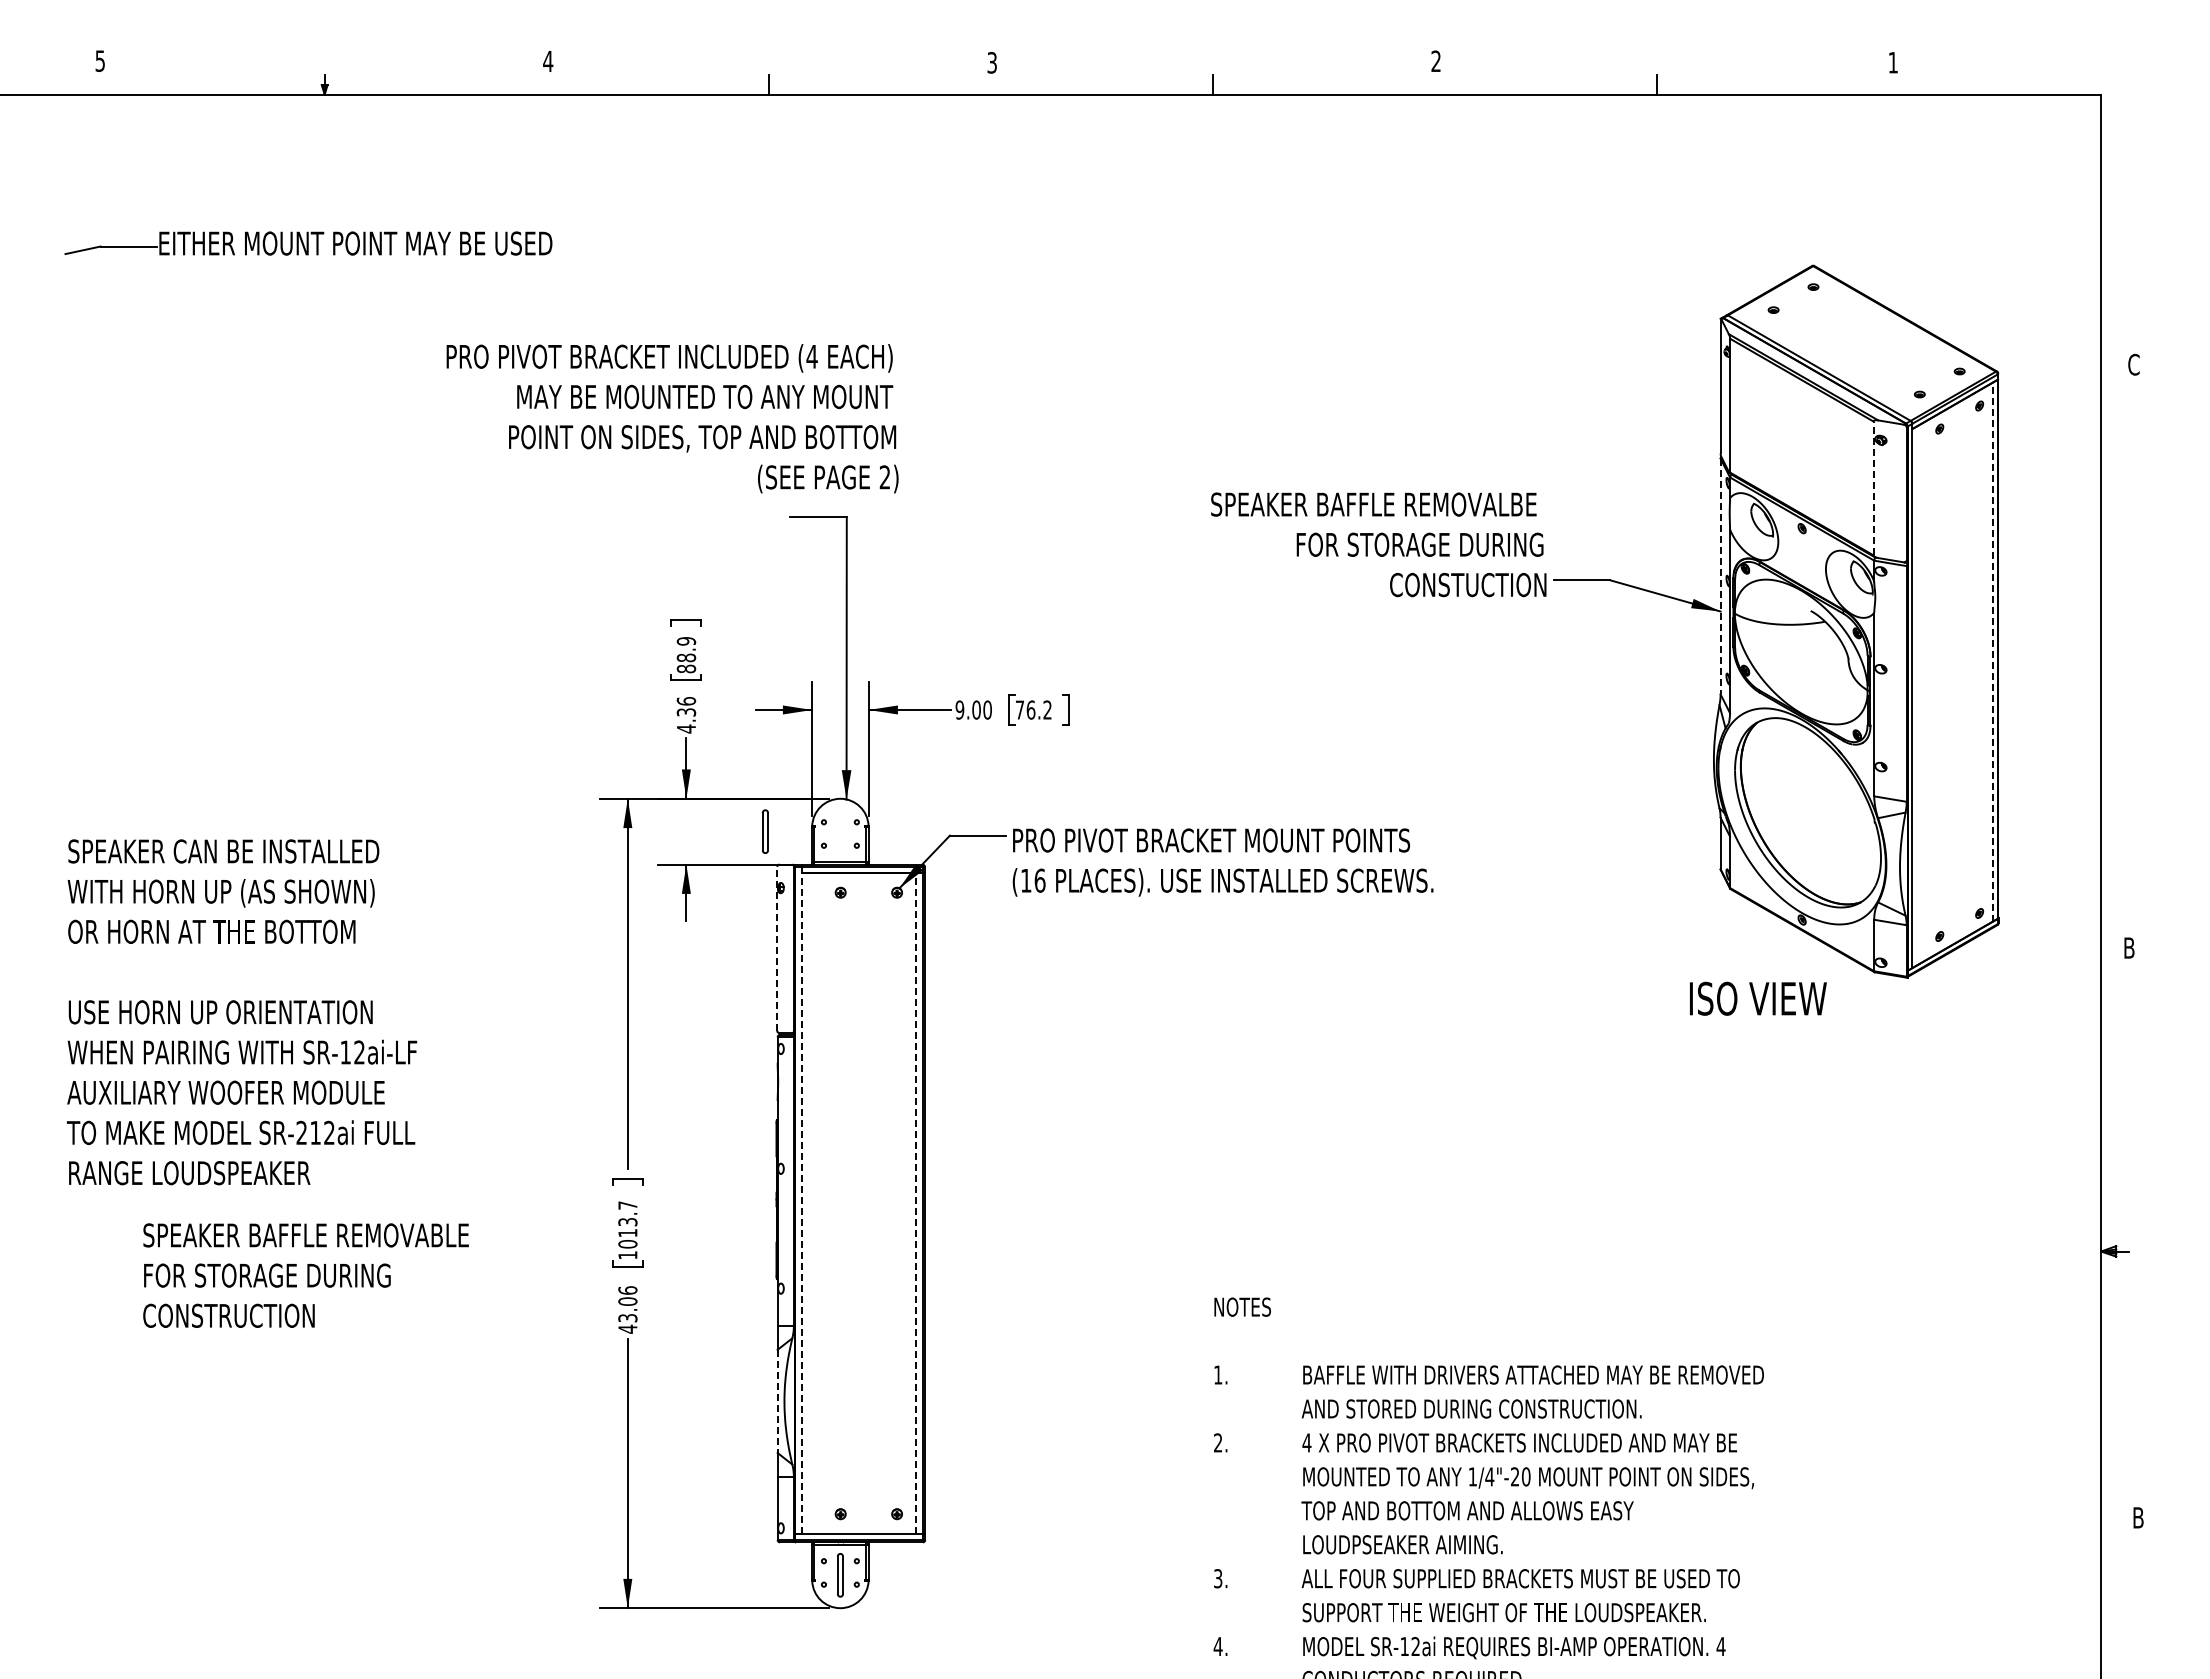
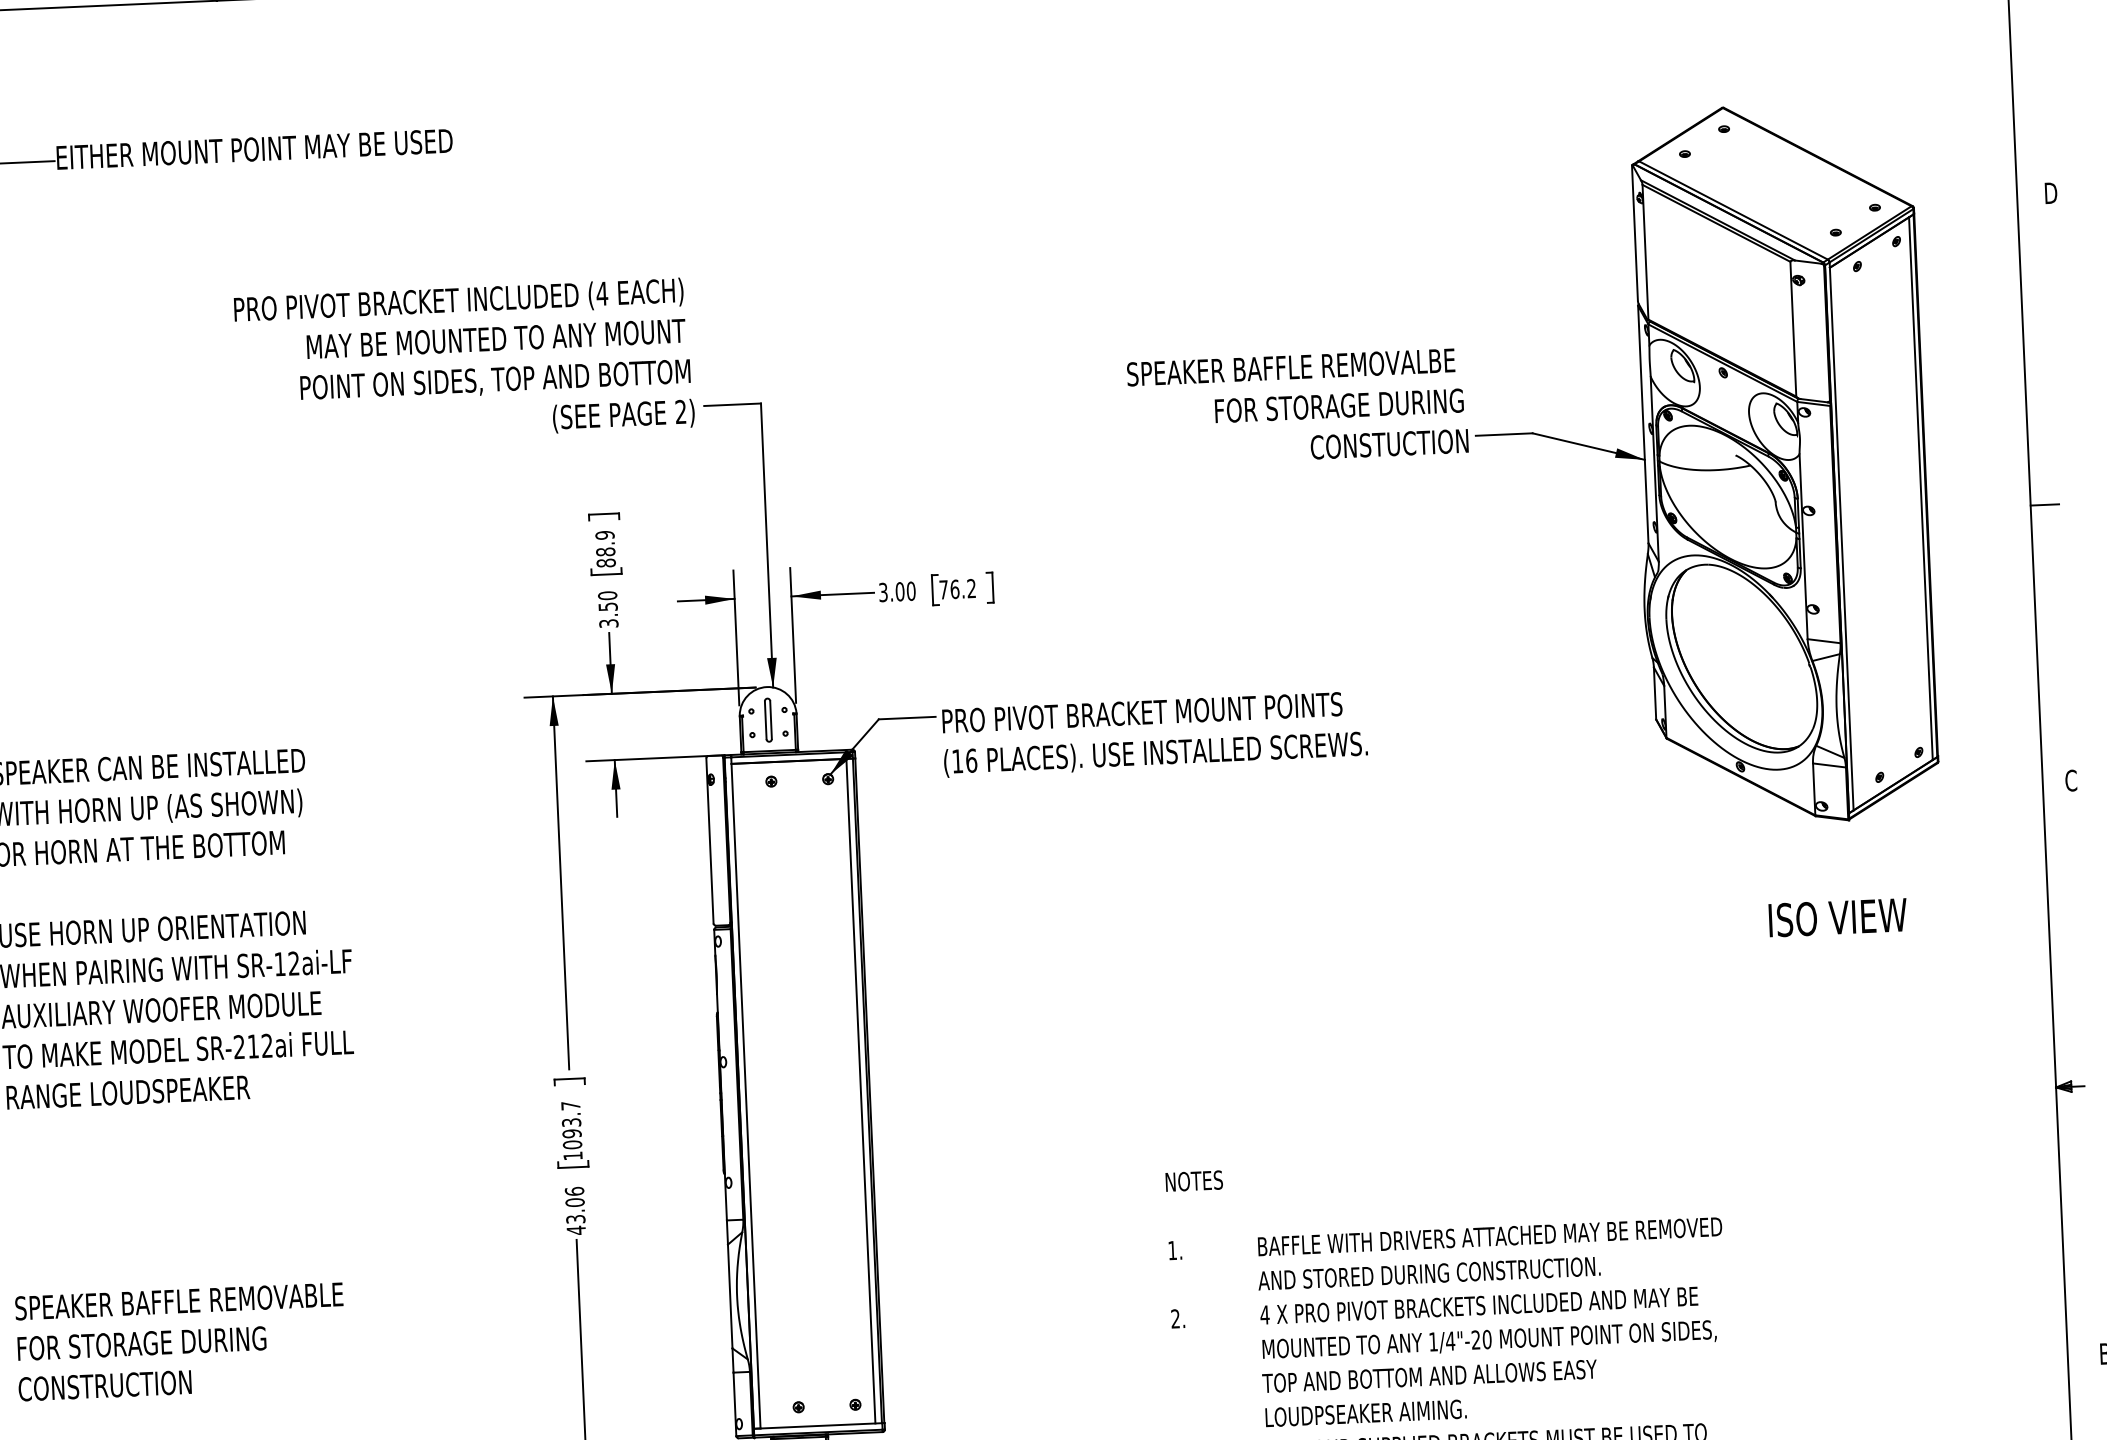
text: (2134, 364) -> (2050, 192), C -> D
text: (672, 418) -> (464, 362), moved
line: (1873, 488) -> (1793, 329), dashed -> solid
line: (1720, 576) -> (1643, 424), dashed -> solid
line: (1993, 652) -> (1921, 489), dashed -> solid
line: (2115, 673) -> (2045, 504), added
text: (959, 709) -> (882, 591), 9.00 -> 3.00
text: (686, 715) -> (608, 609), 4.36 -> 3.50
part: (765, 831) -> (768, 719), moved
text: (2129, 947) -> (2071, 780), B -> C
line: (777, 948) -> (710, 840), dashed -> solid
text: (1758, 998) -> (1838, 917), moved
line: (801, 1199) -> (745, 1092), dashed -> solid
line: (916, 1202) -> (861, 1090), dashed -> solid
text: (627, 1233) -> (571, 1134), 1013.7 -> 1093.7
text: (305, 1275) -> (180, 1341), moved
line: (777, 1401) -> (730, 1296), dashed -> solid

